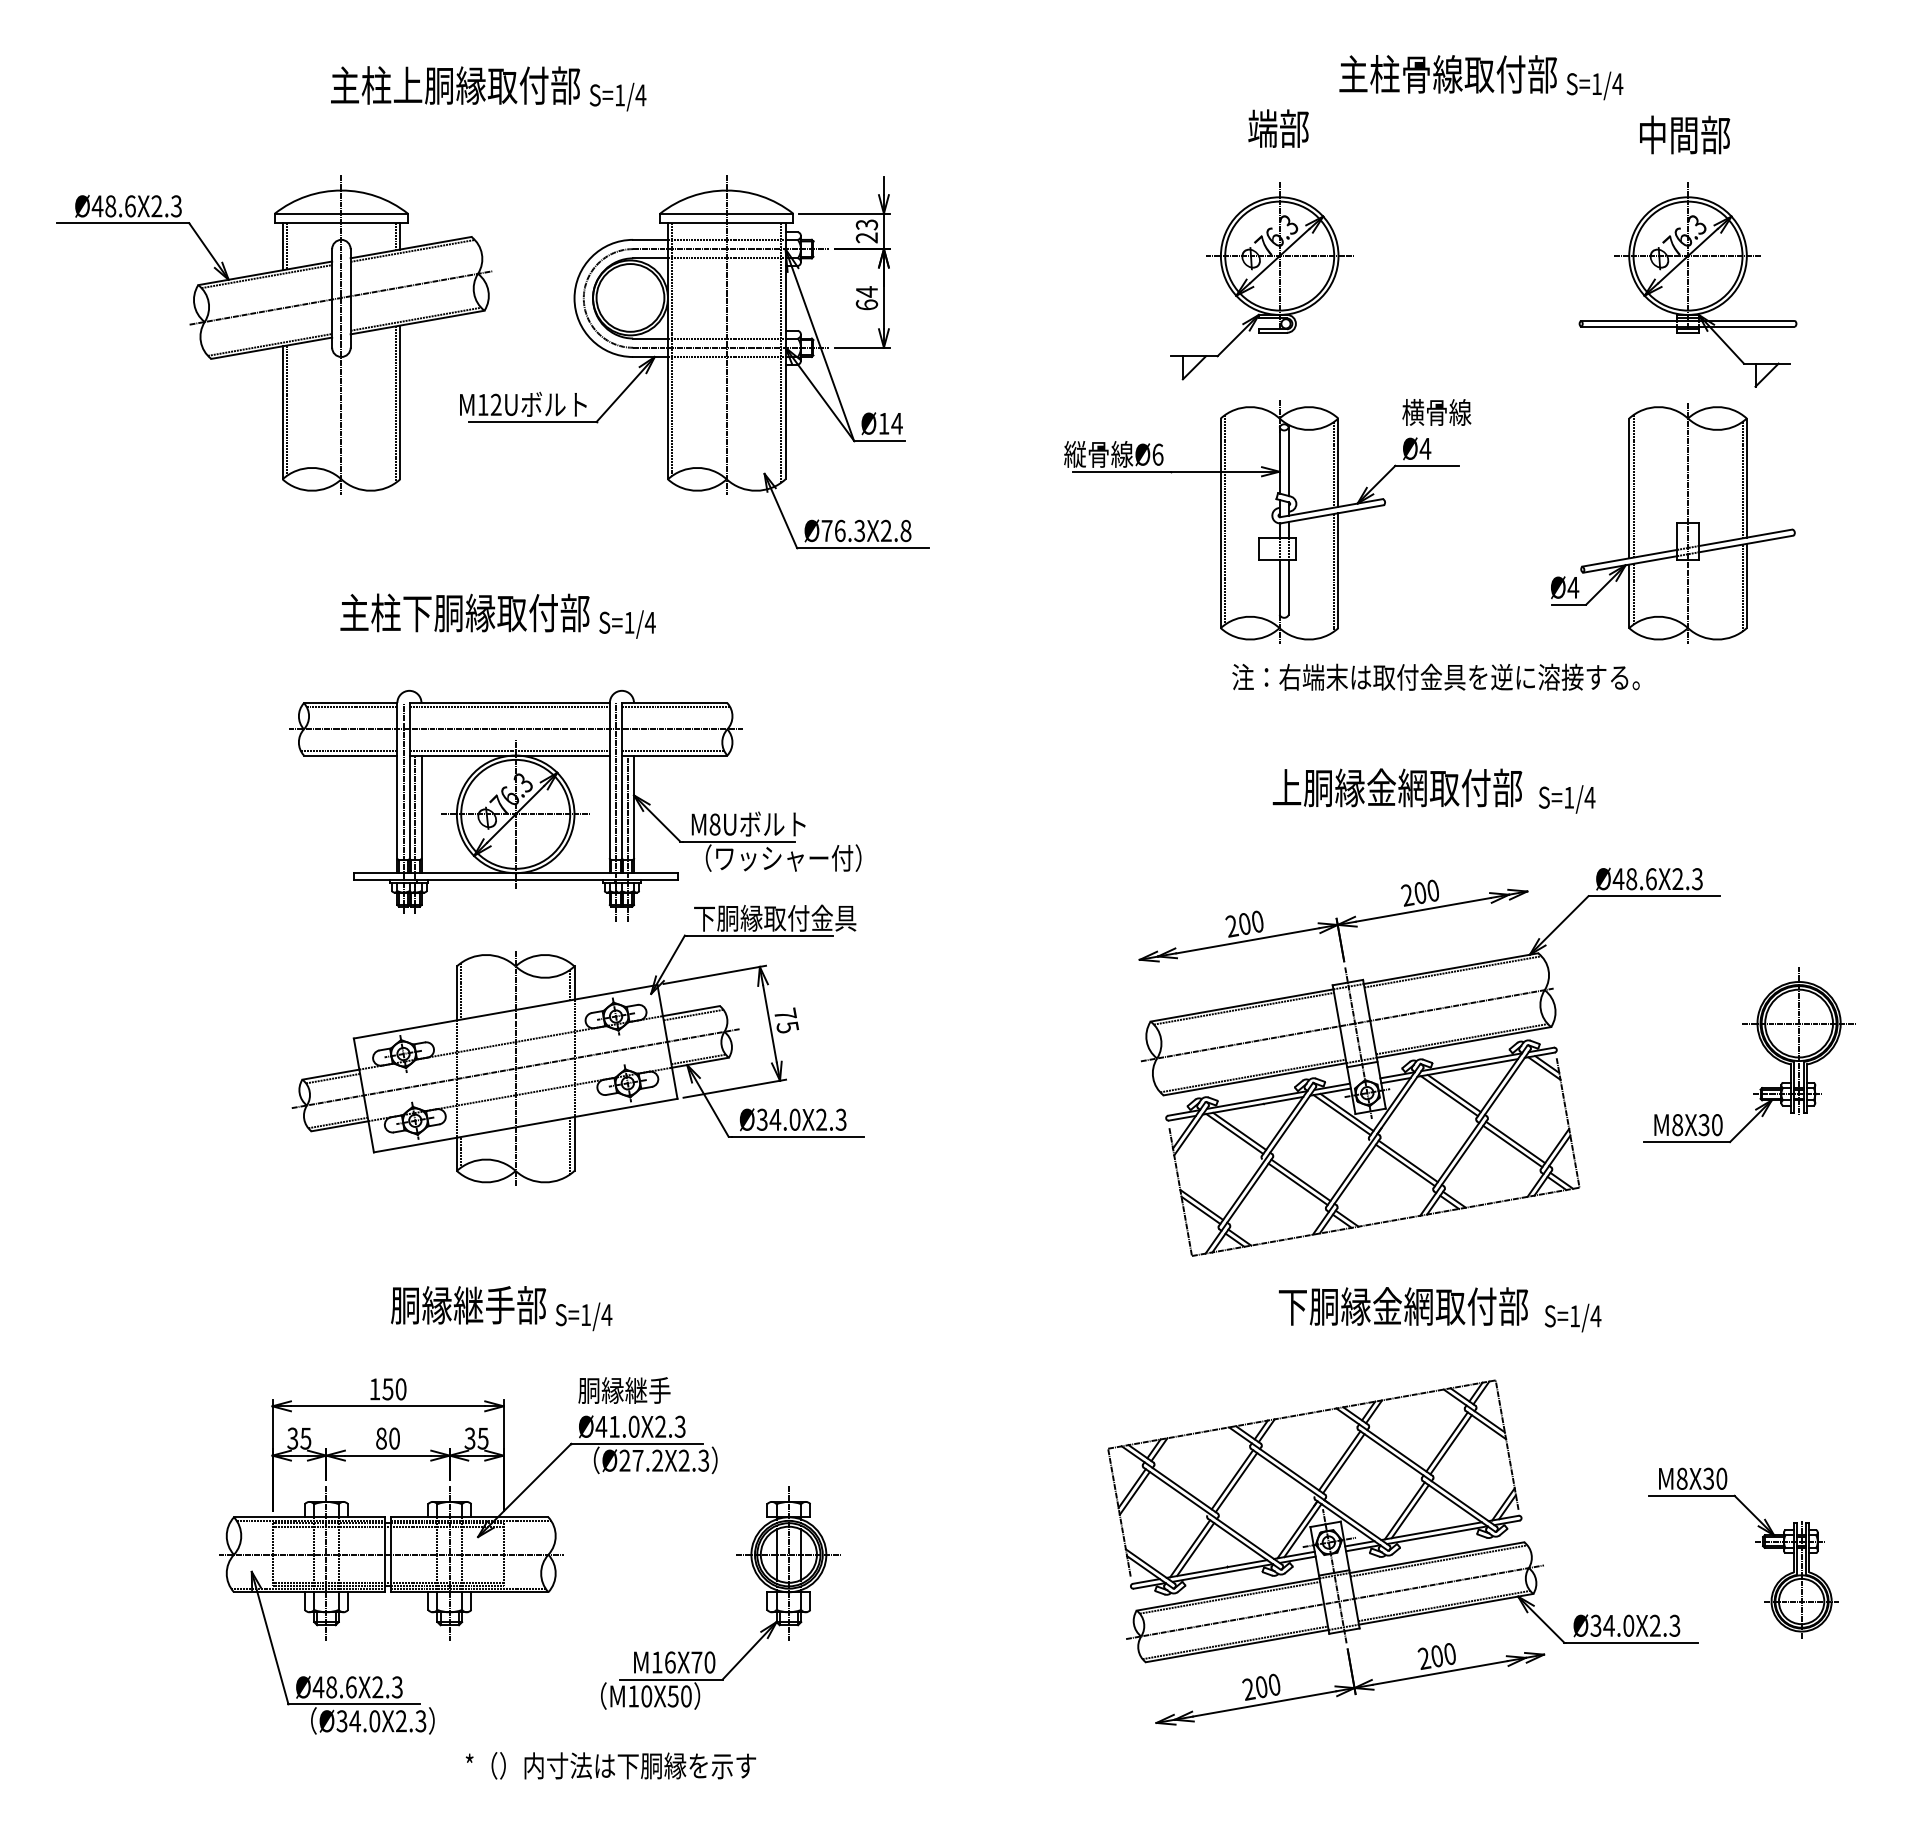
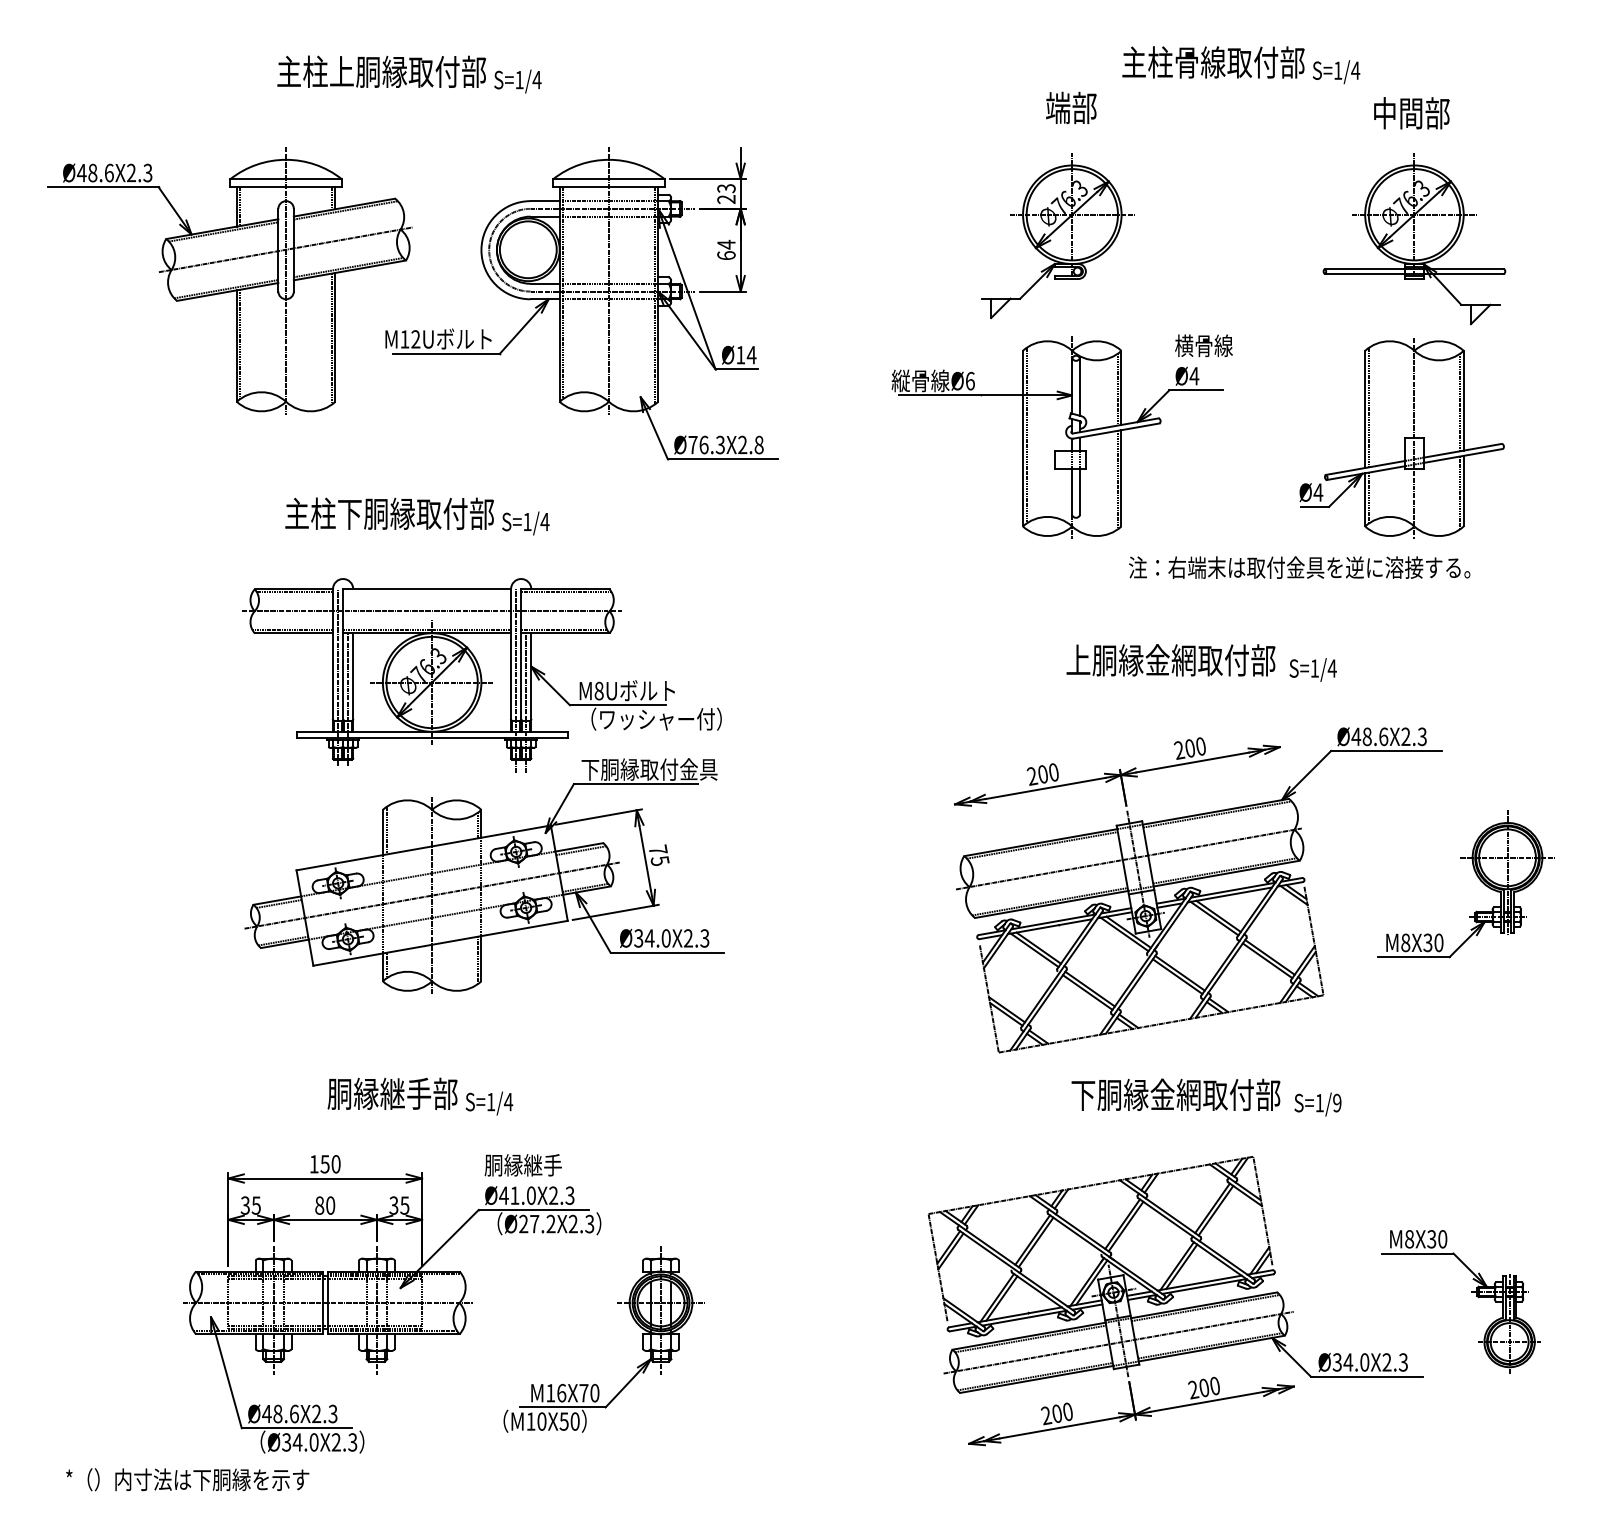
text: (1435, 676) -> (1299, 566), moved
line: (509, 706) -> (426, 592), removed
text: (1595, 1316) -> (1336, 1103), S=1/4 -> S=1/9
text: (610, 1765) -> (187, 1479), moved

